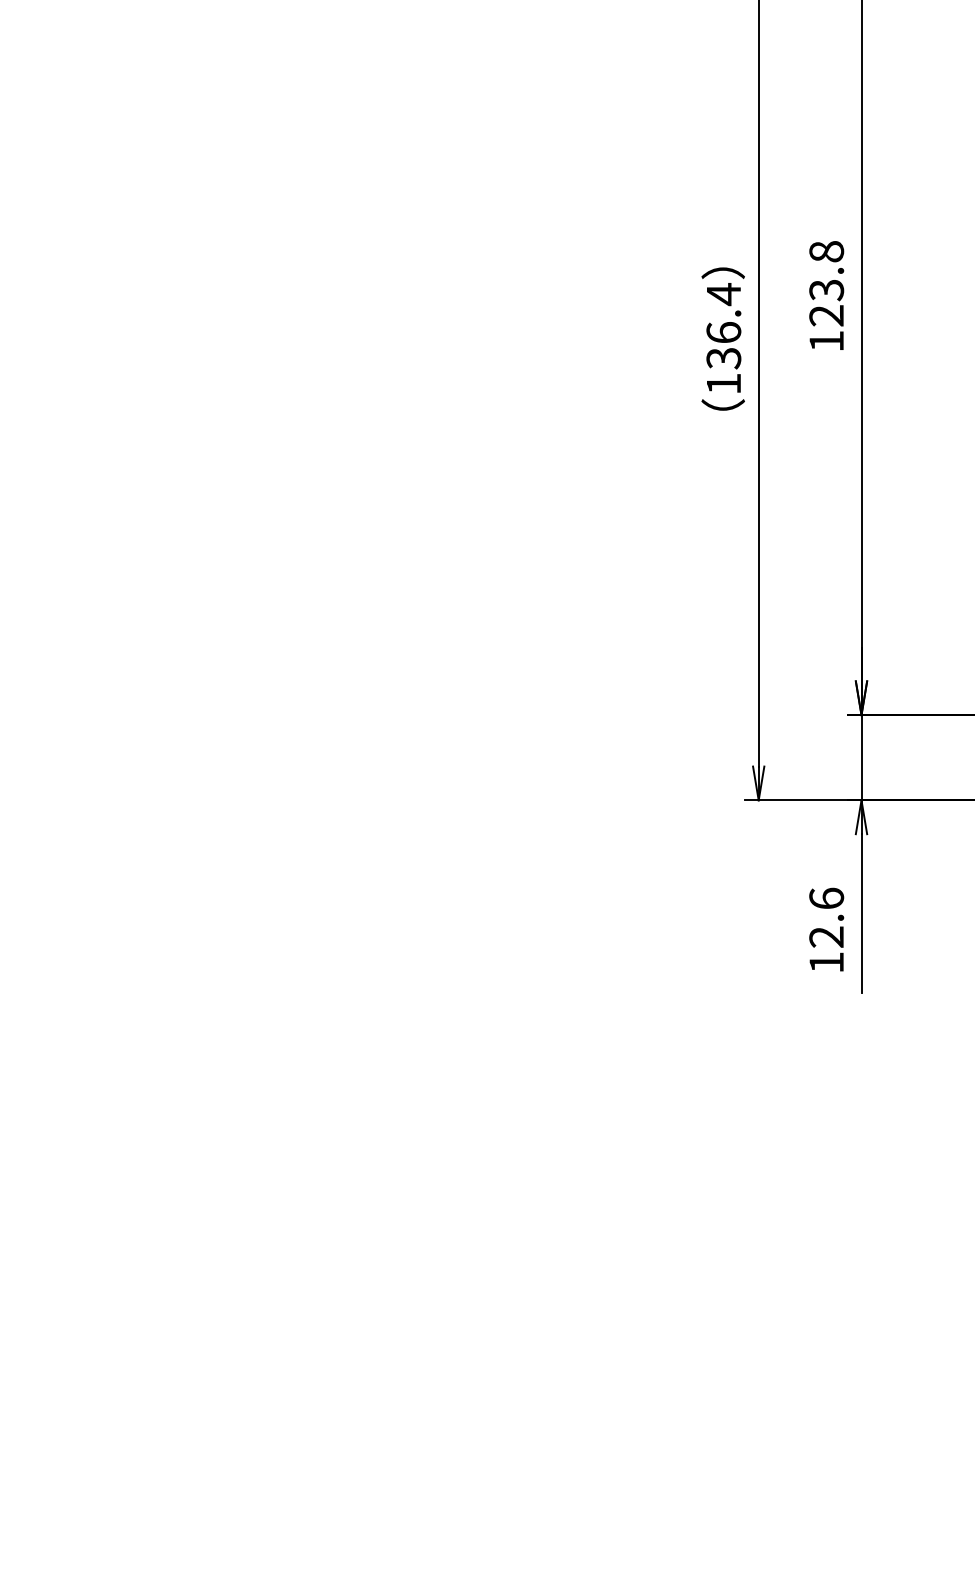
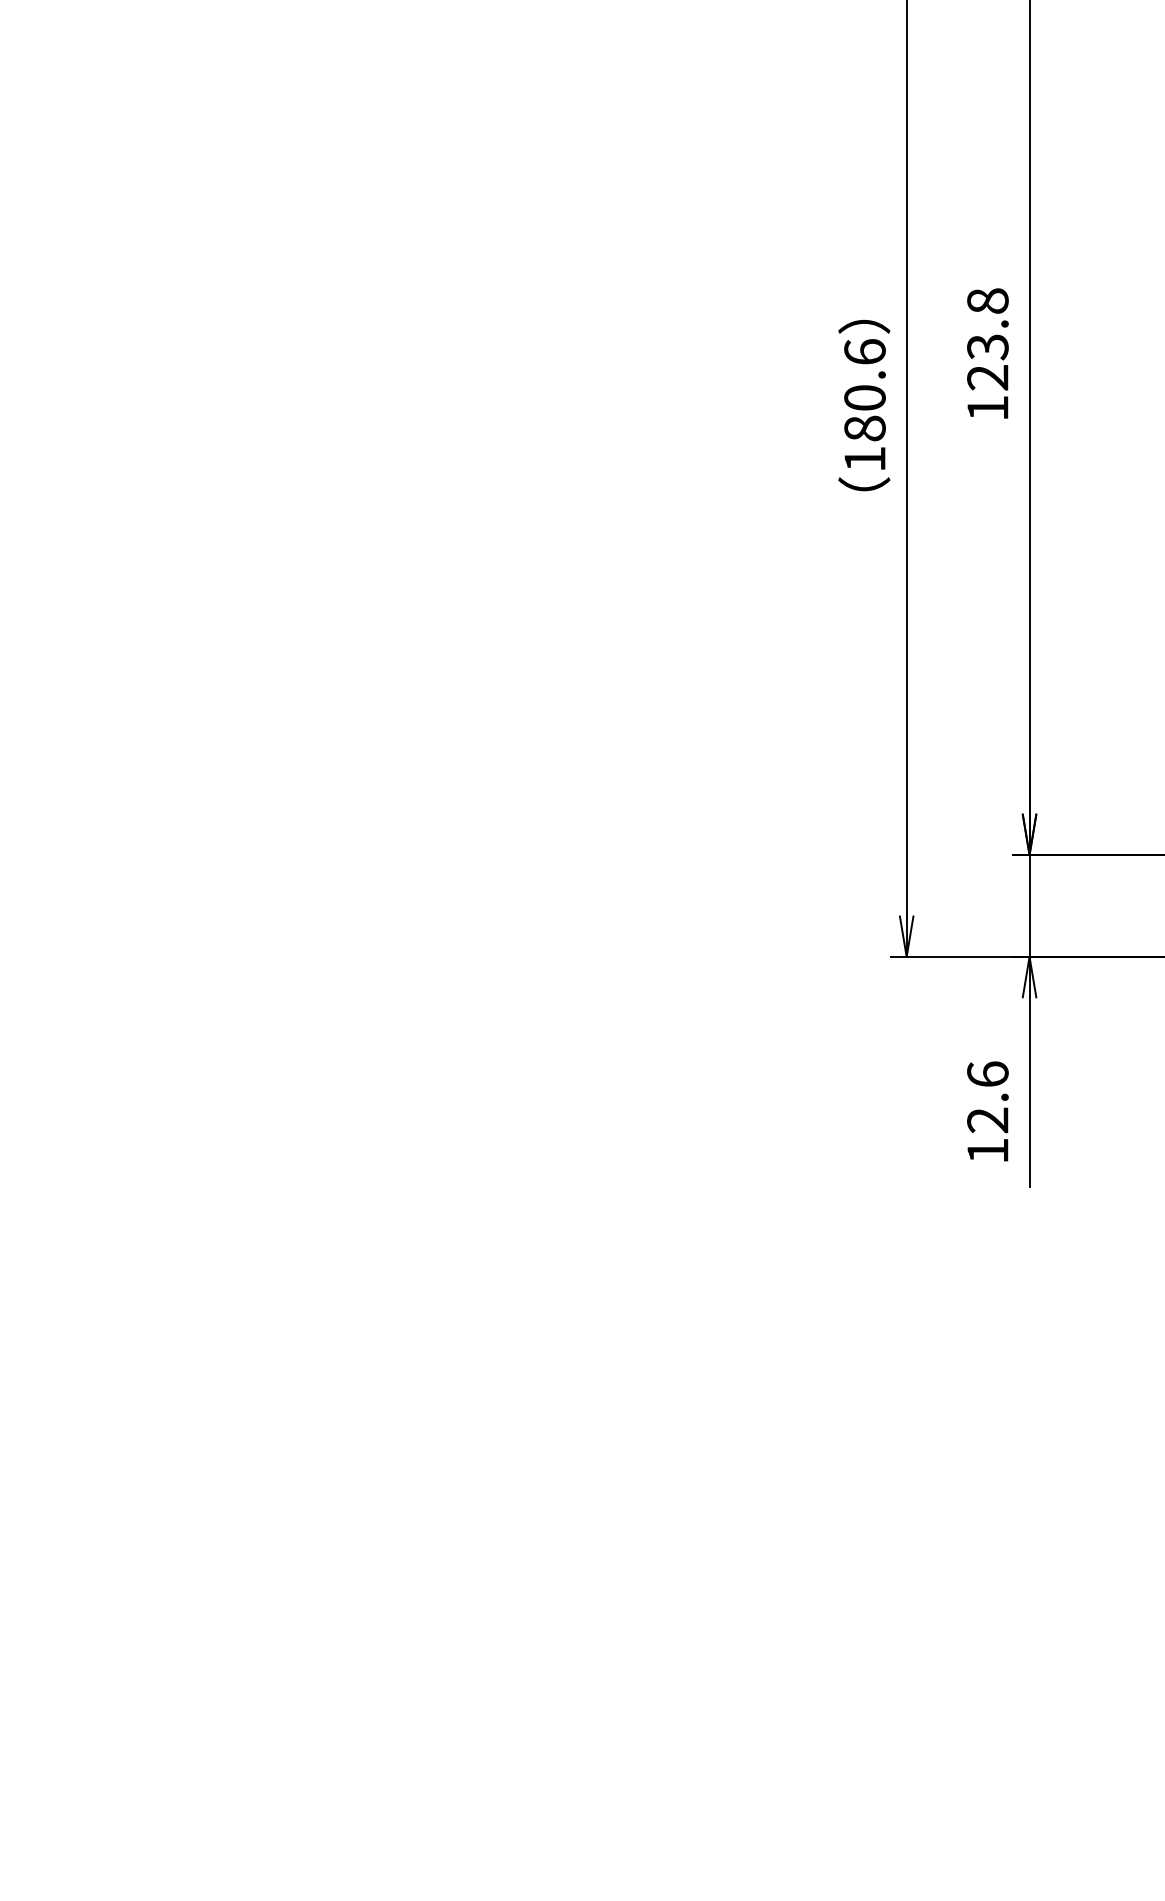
text: (723, 325) -> (864, 389), 136.4 -> 180.6

